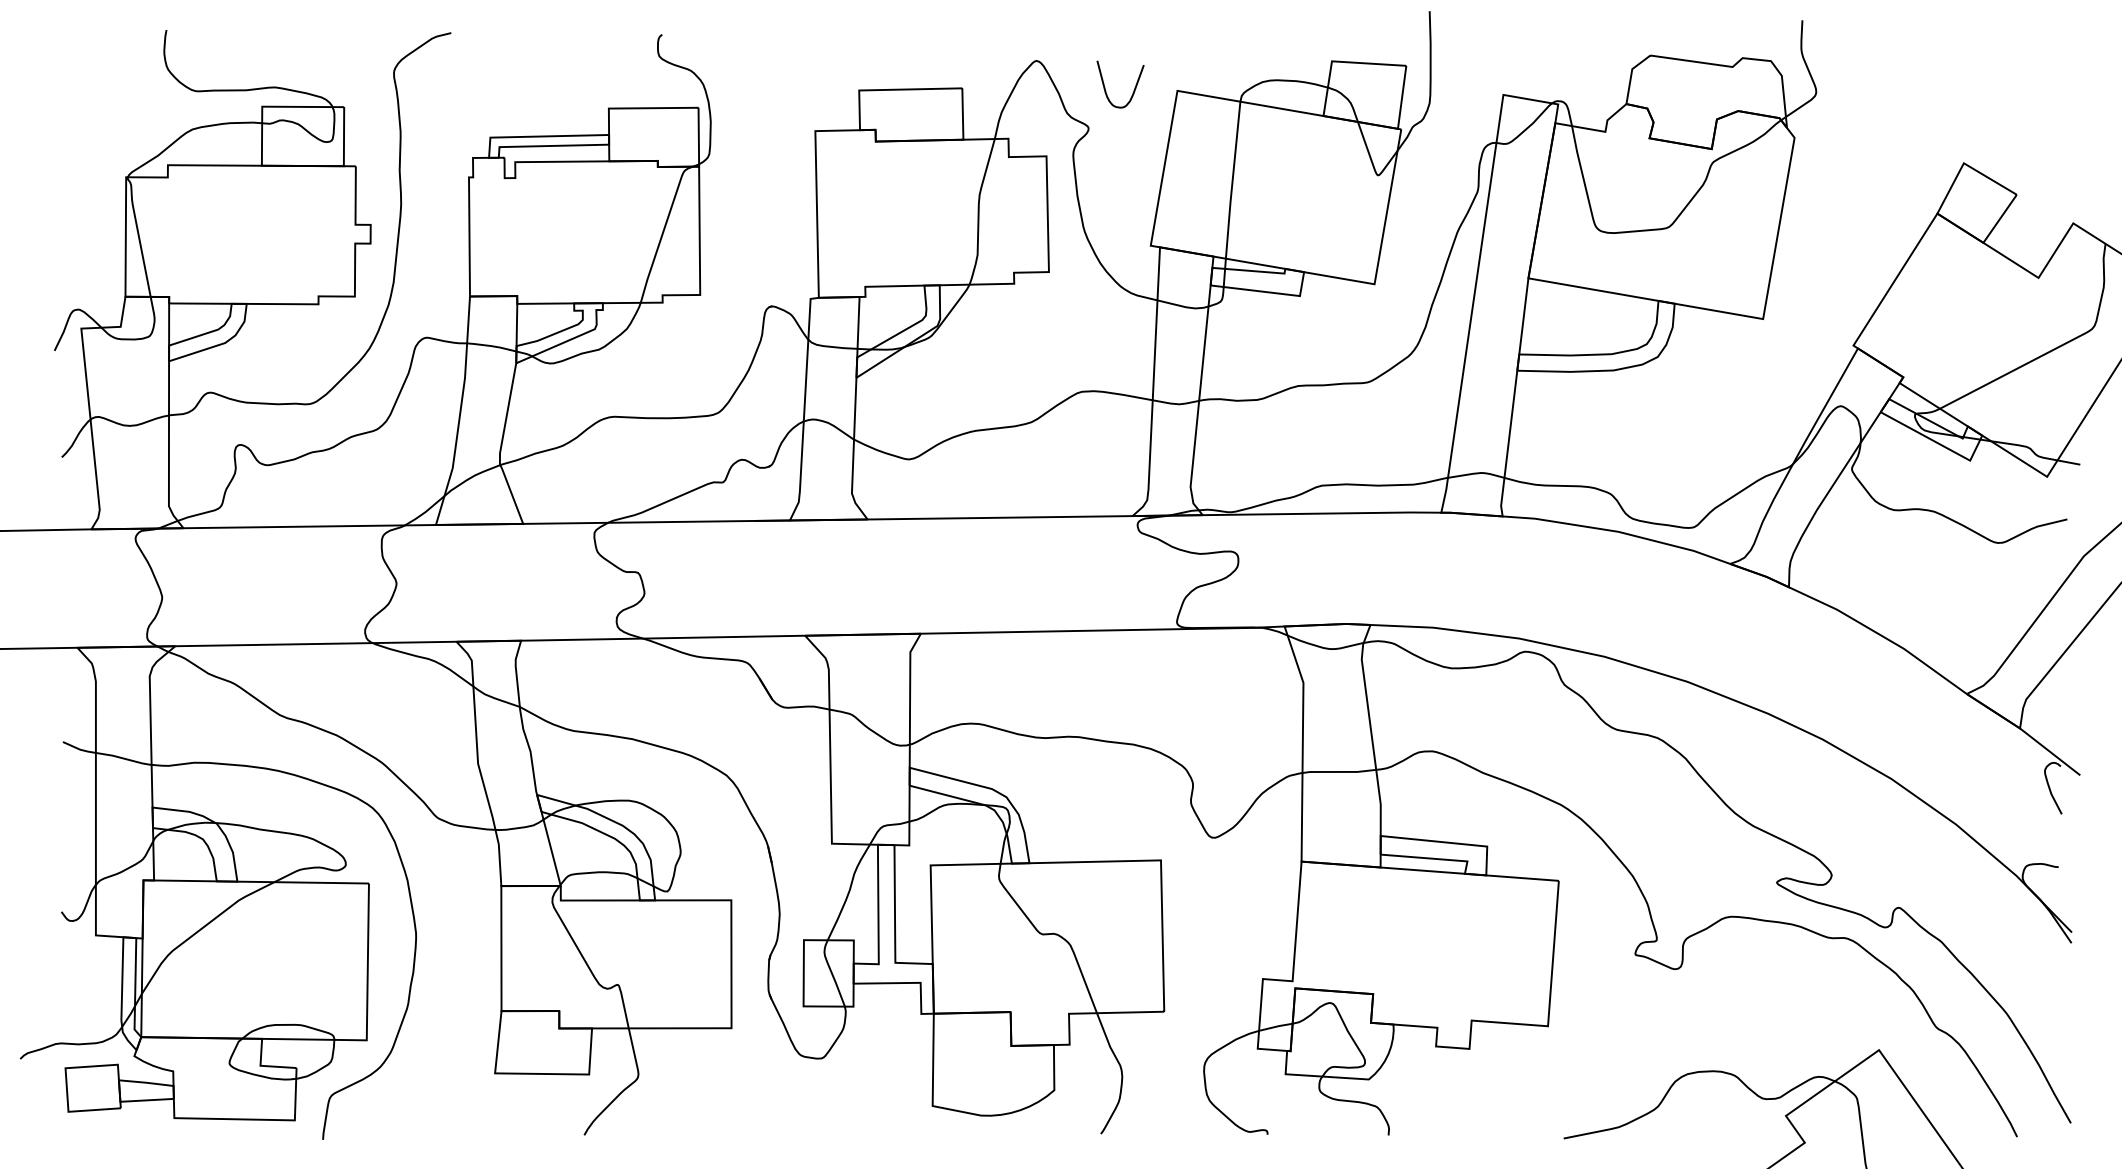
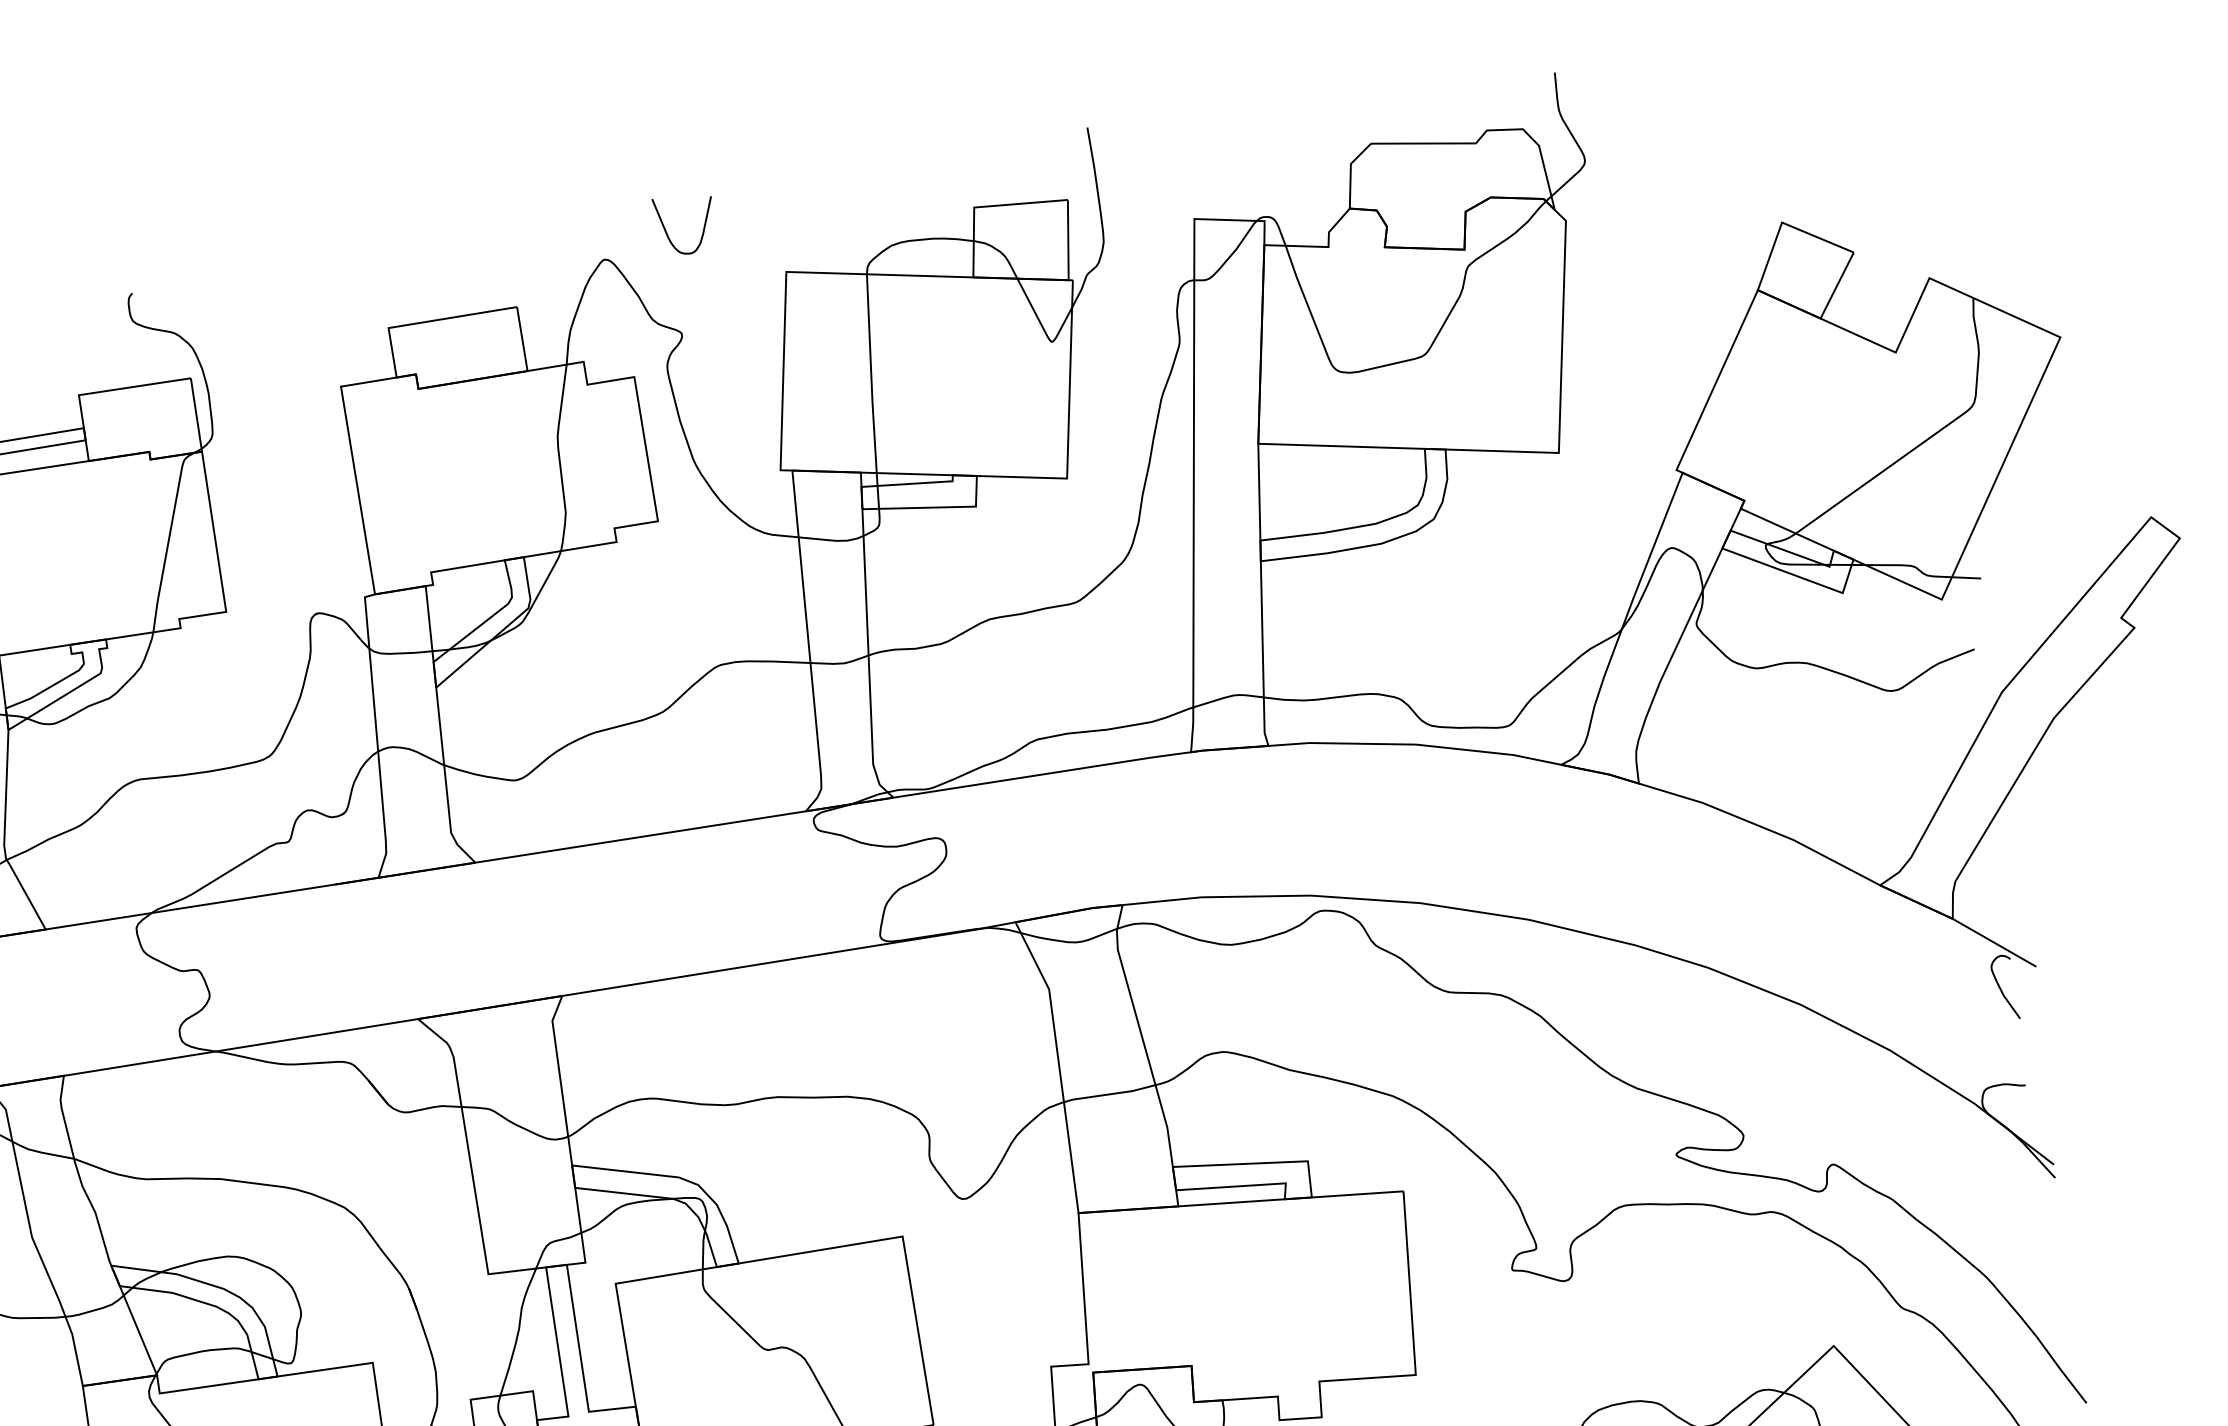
curve: (1134, 87) -> (703, 225), moved

